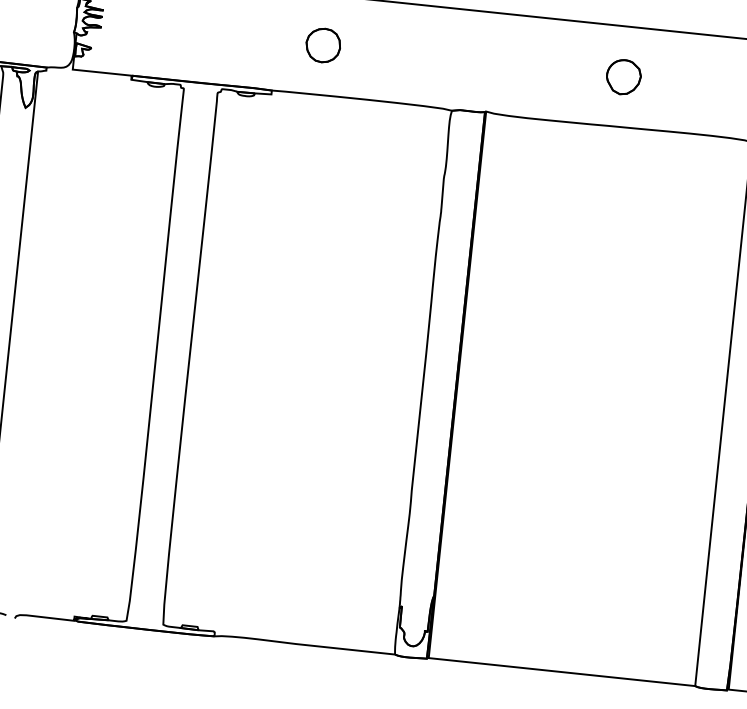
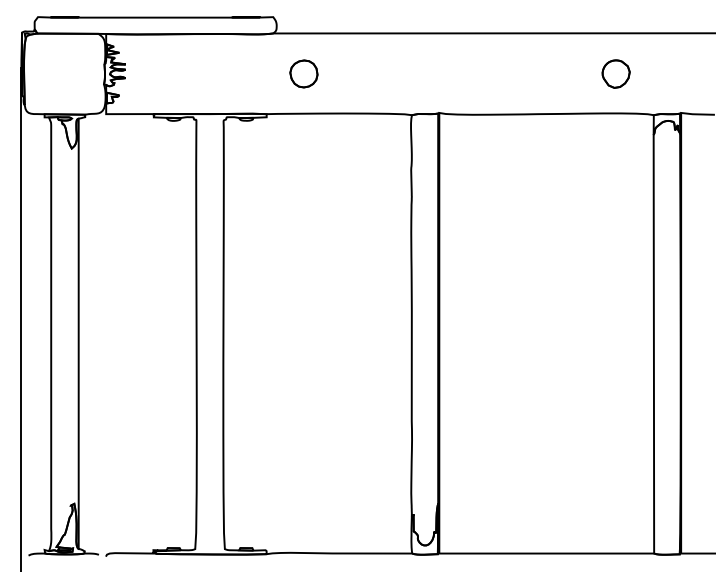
part: (623, 76) -> (615, 73), moved

